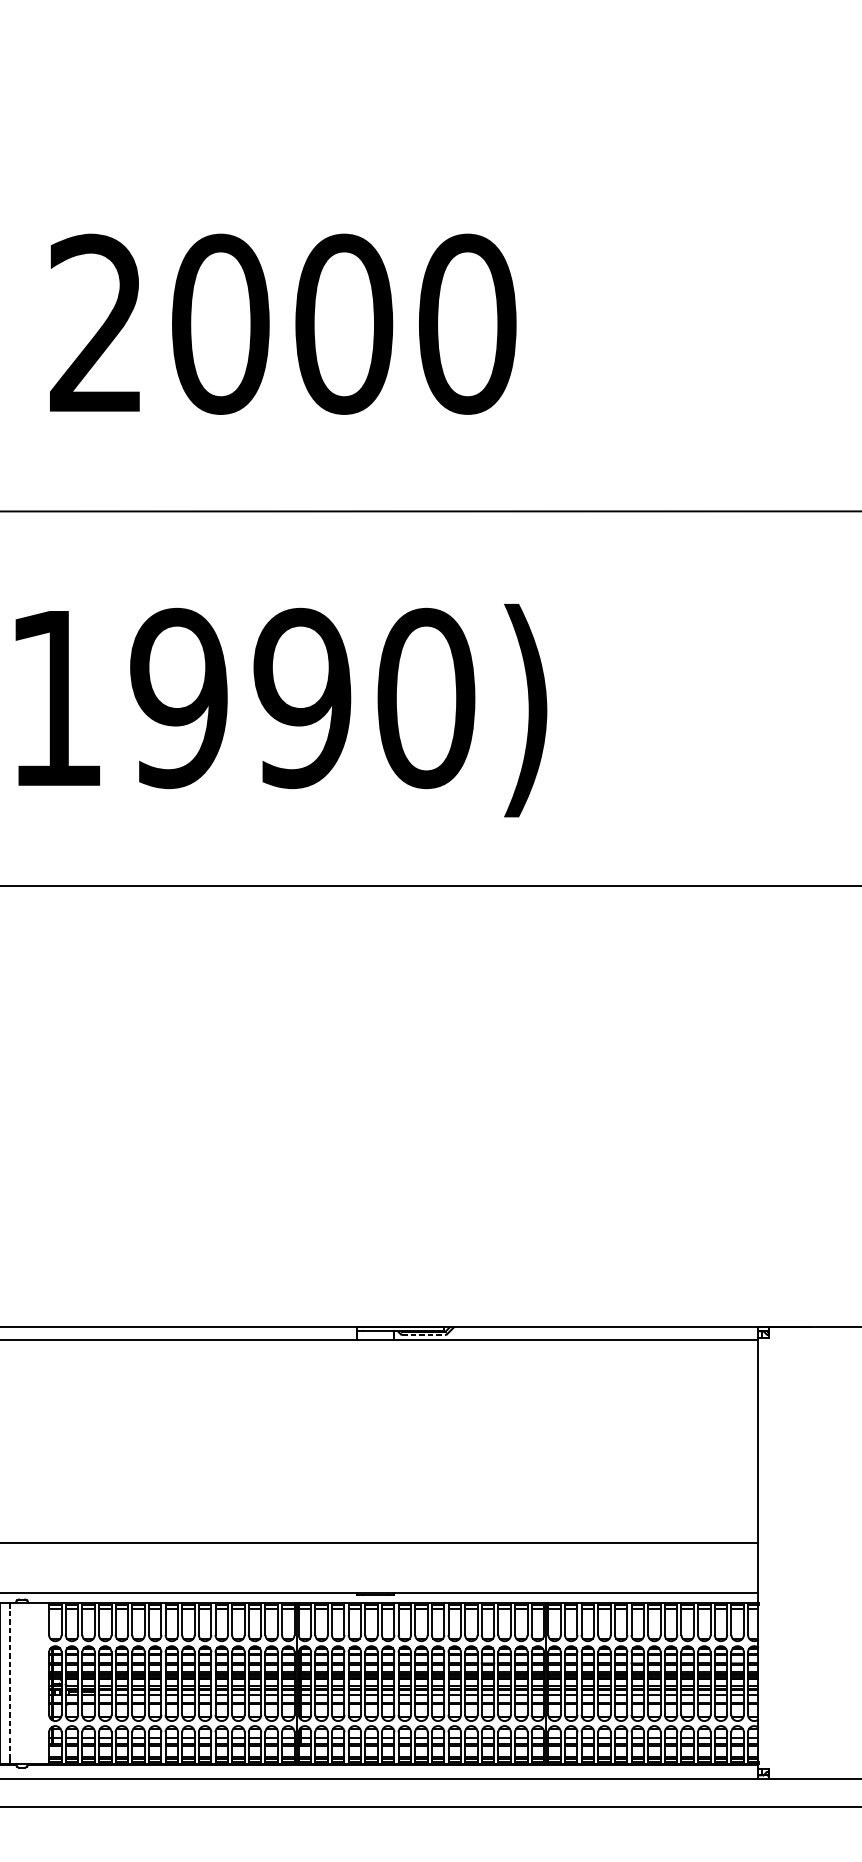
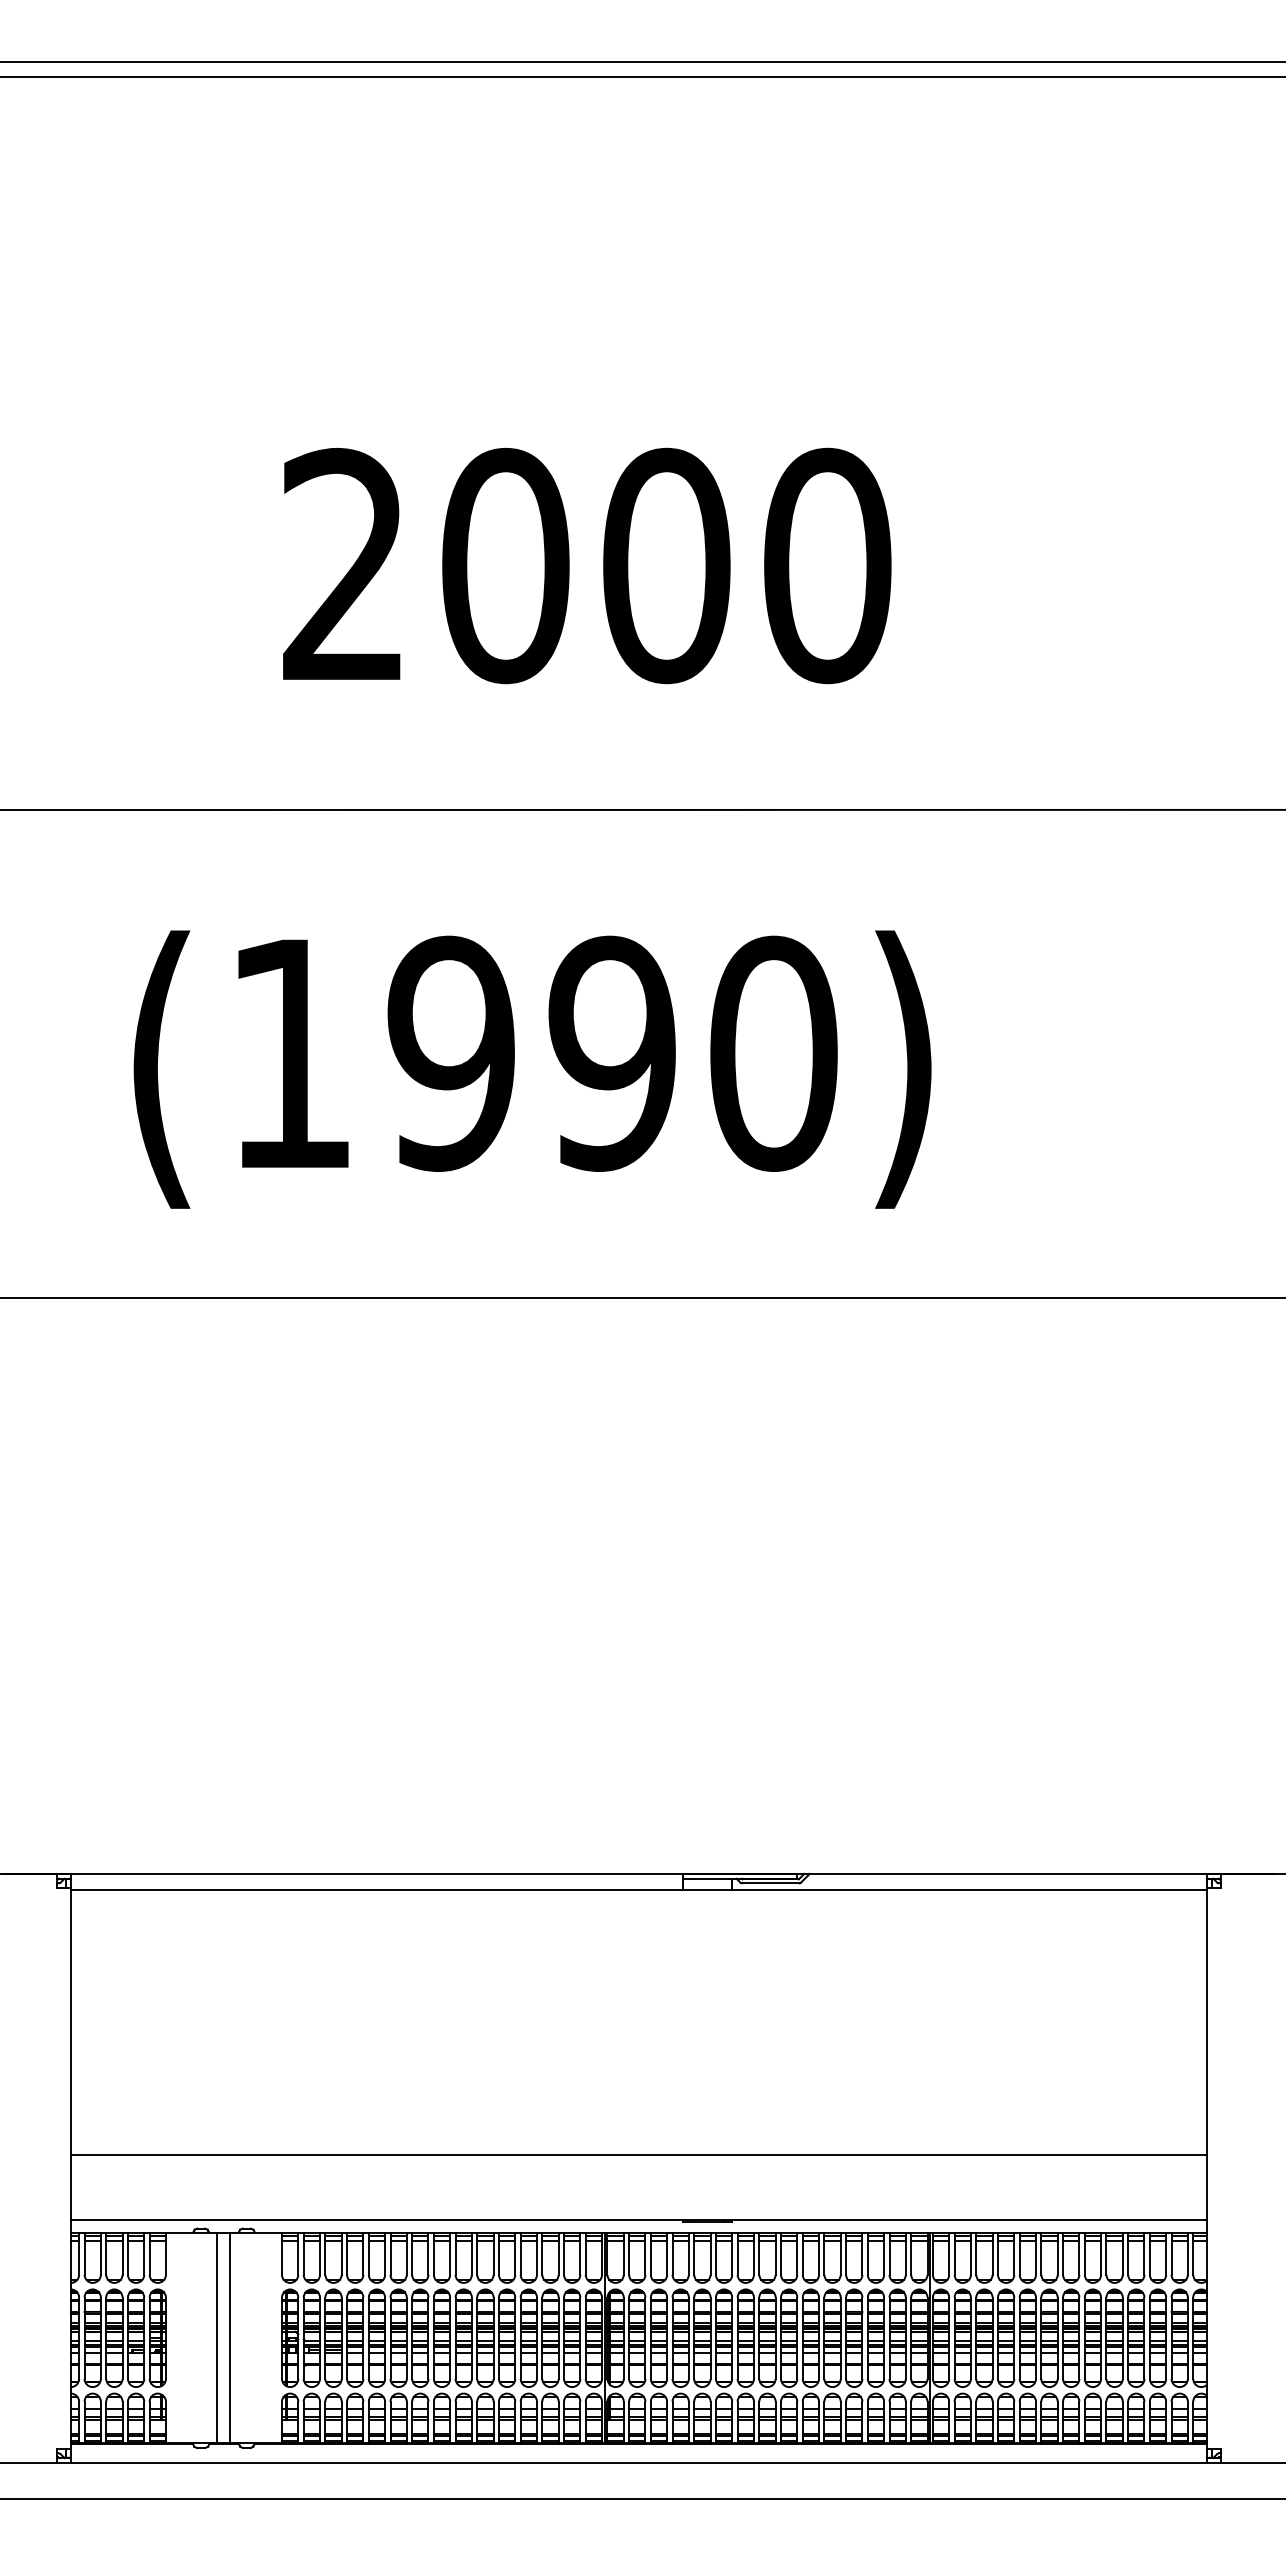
line: (424, 1334) -> (771, 1883), dashed -> solid
line: (9, 1683) -> (230, 2337), dashed -> solid

